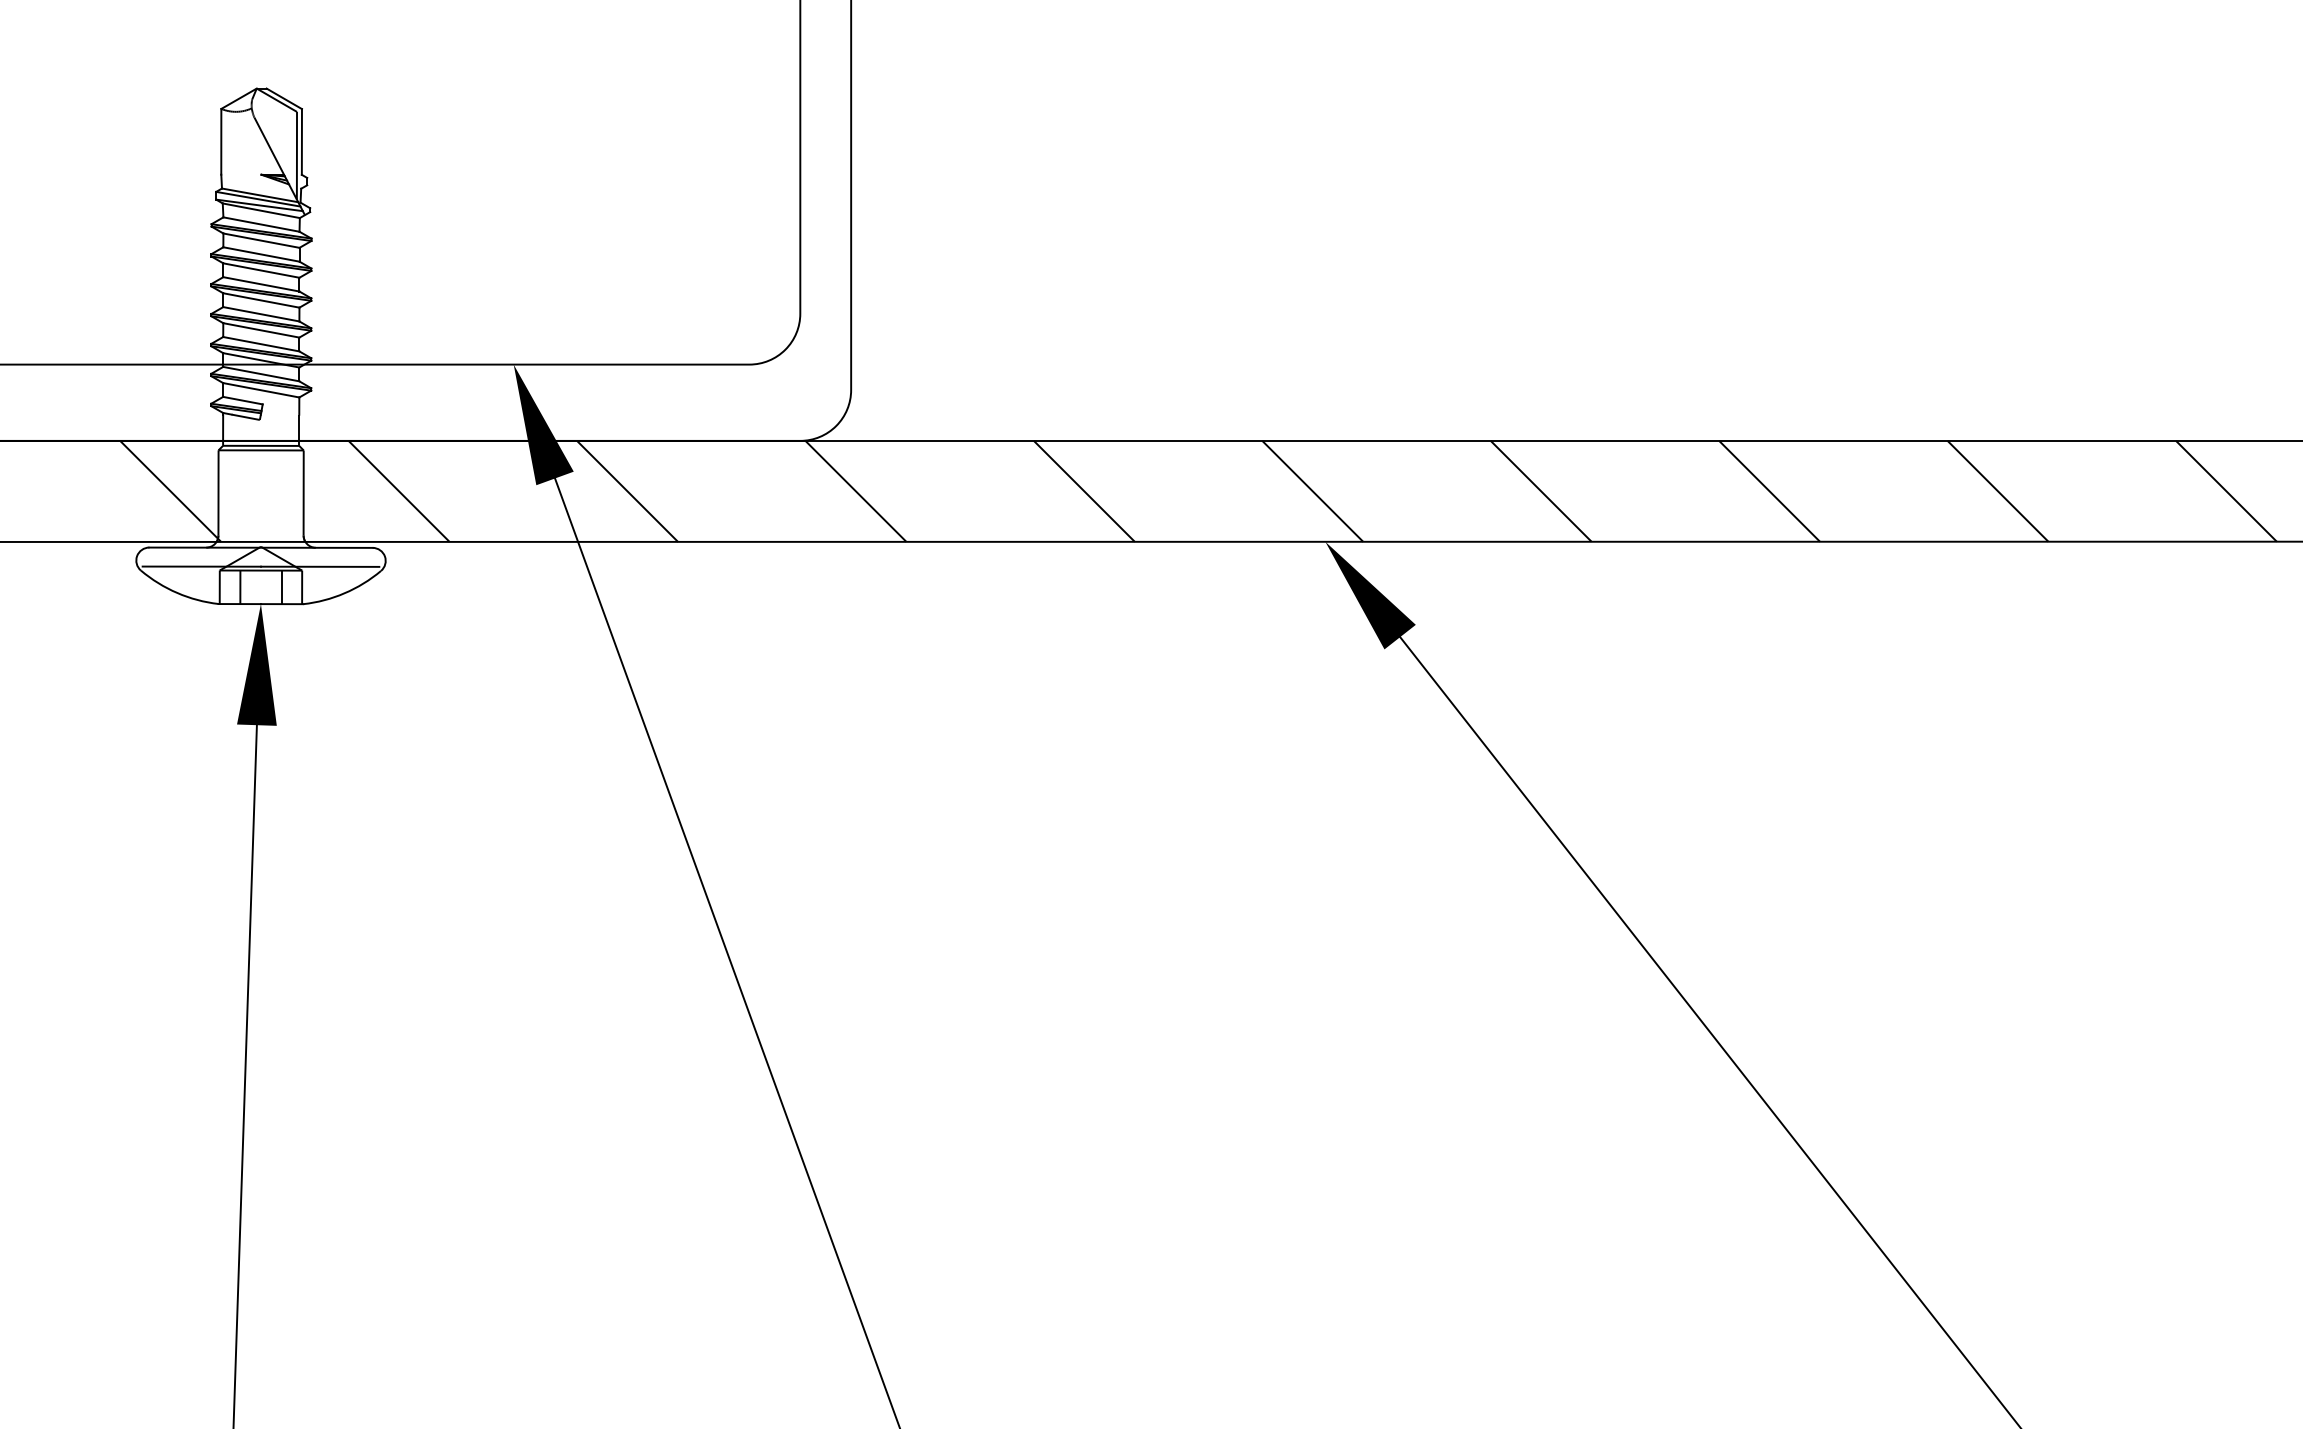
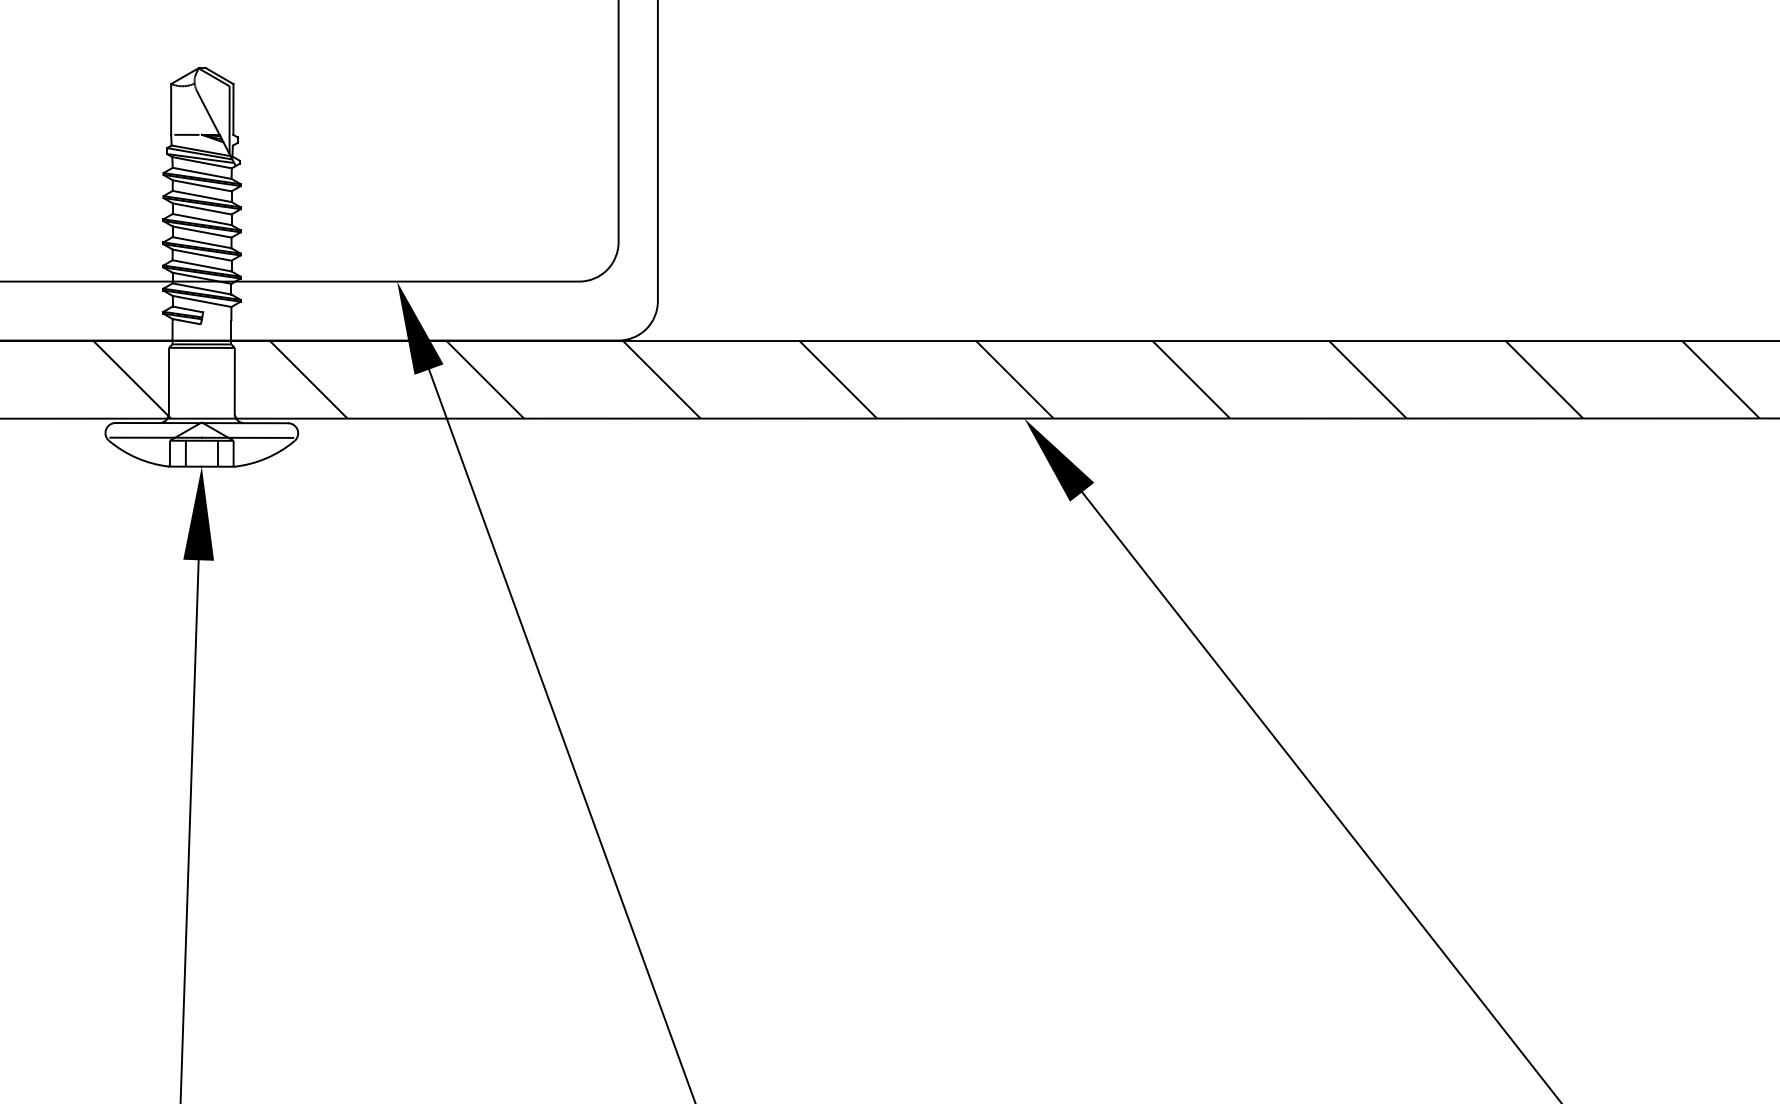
line: (241, 174) -> (186, 134), added

